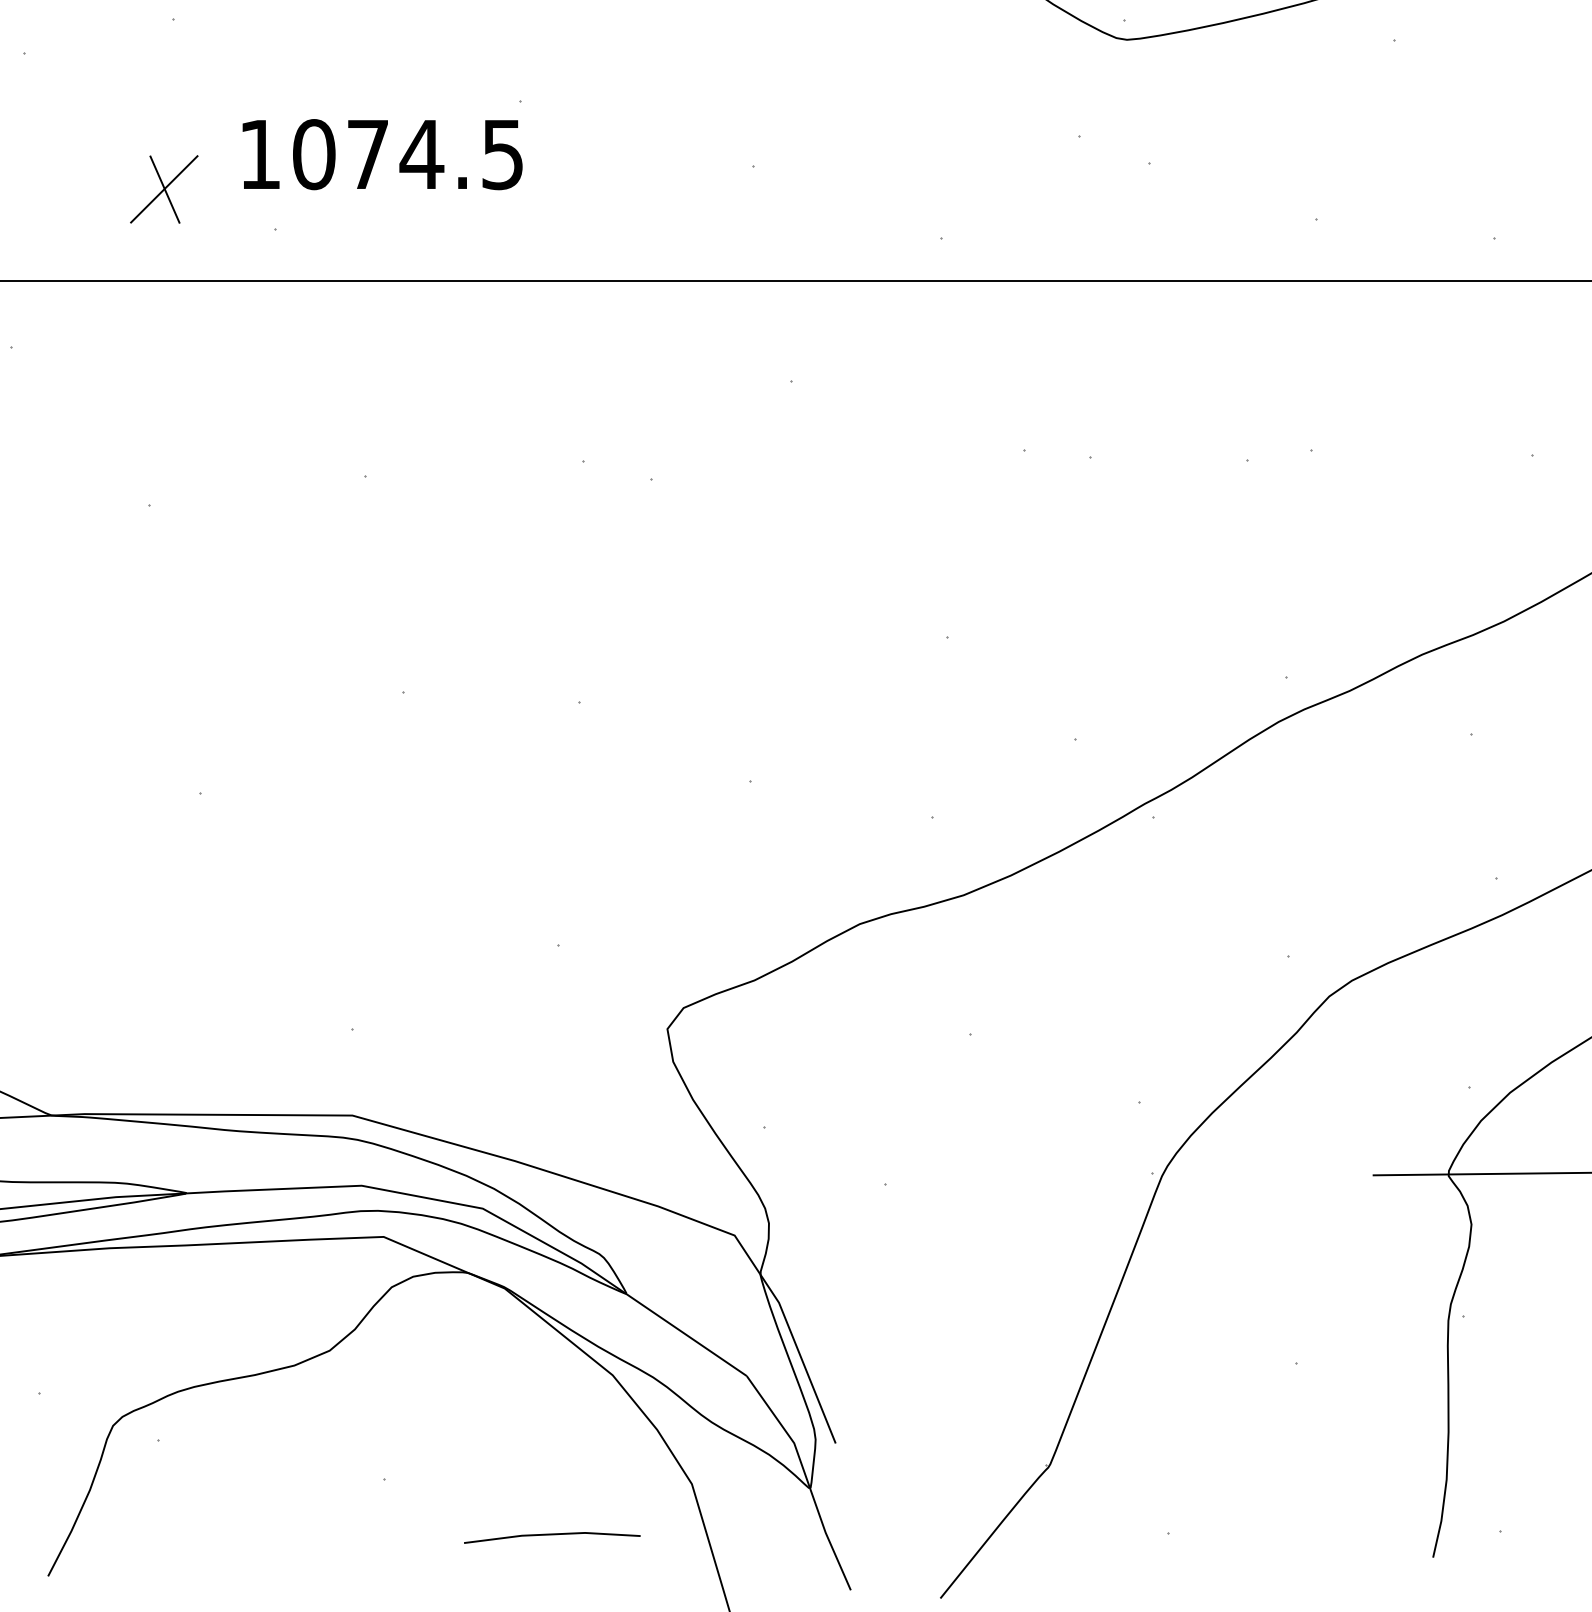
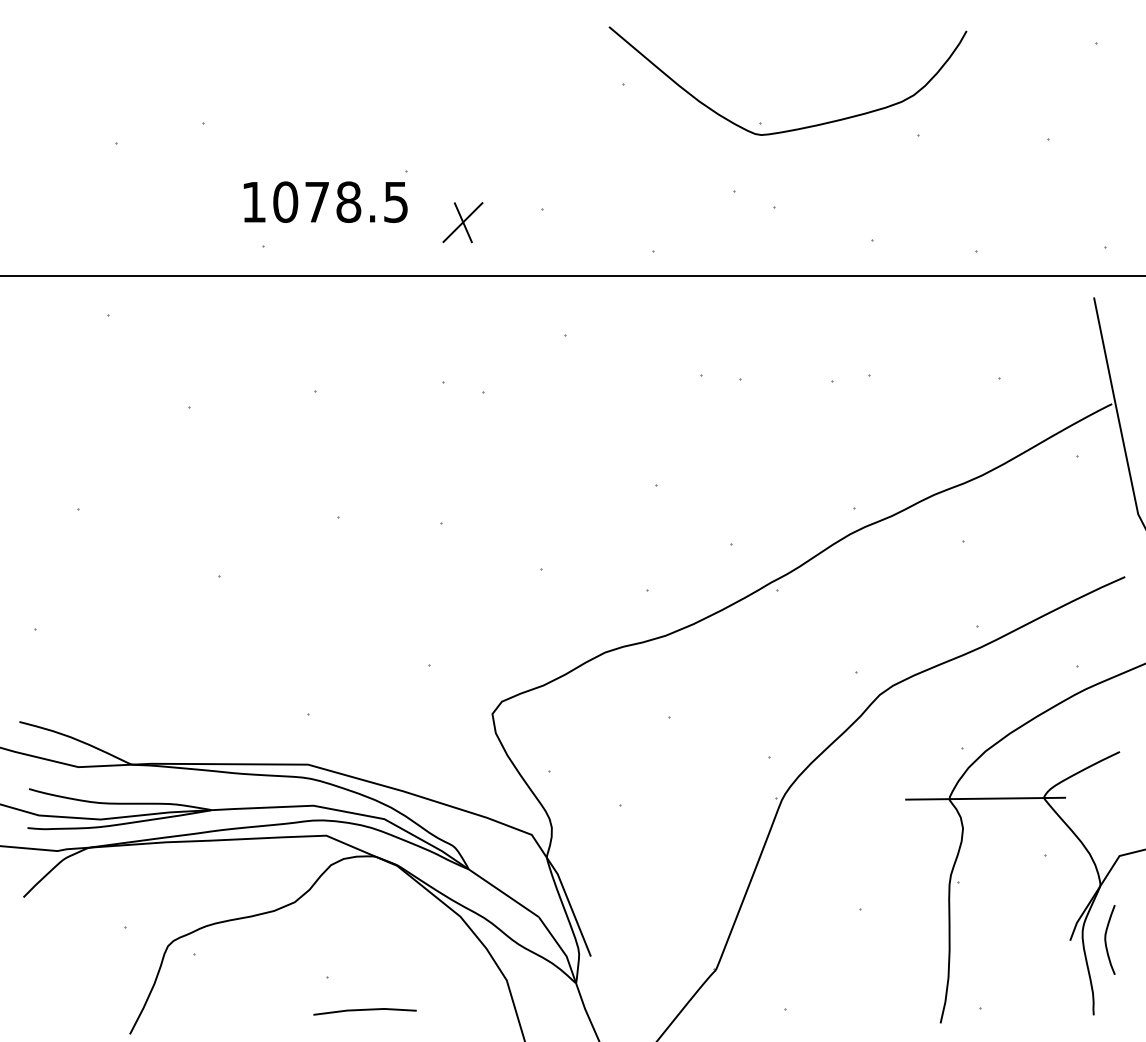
text: (421, 153) -> (348, 201), 1074.5 -> 1078.5
part: (163, 189) -> (462, 222), moved
line: (551, 1535) -> (364, 1010), moved

